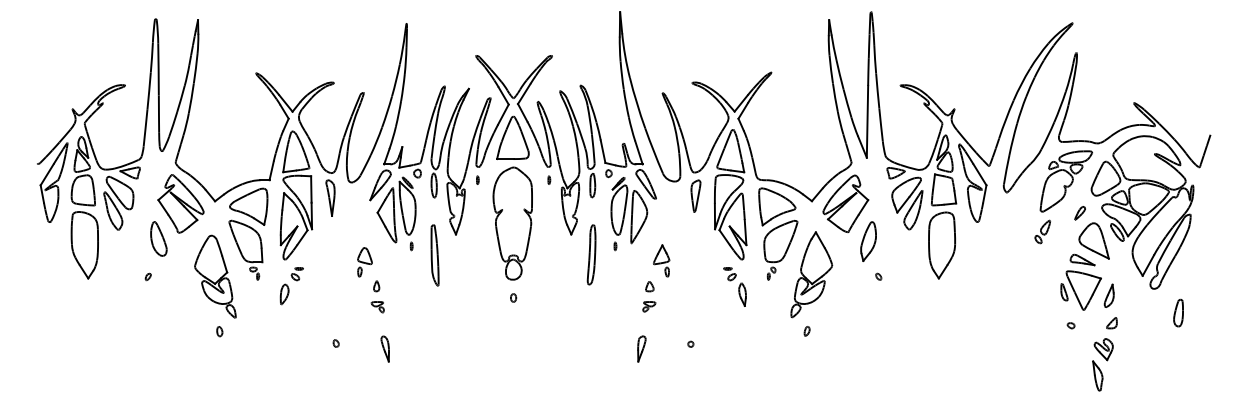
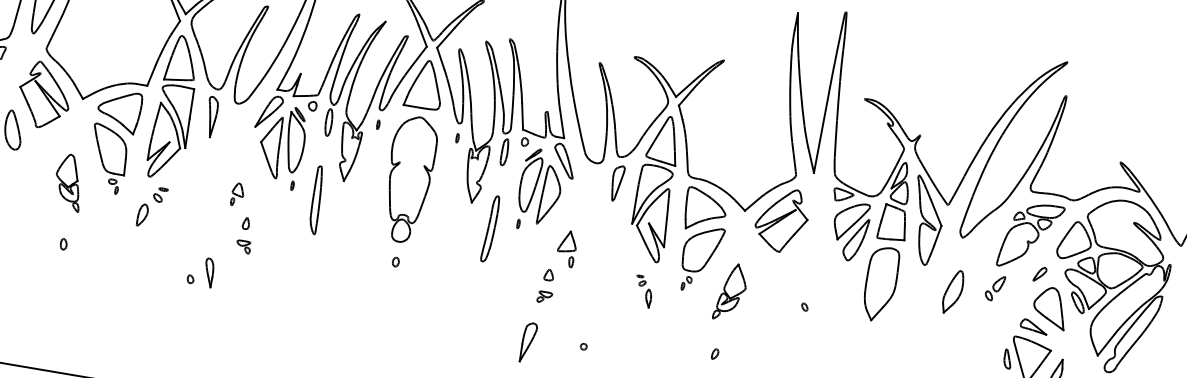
part: (868, 241) -> (953, 291), moved
part: (364, 262) -> (237, 194), size x0.7
part: (811, 274) -> (730, 291), size x0.6
part: (215, 276) -> (69, 182), size x0.6
part: (734, 286) -> (643, 290), size x0.7
part: (384, 348) -> (208, 272), moved
part: (641, 348) -> (528, 342), size x1.4

